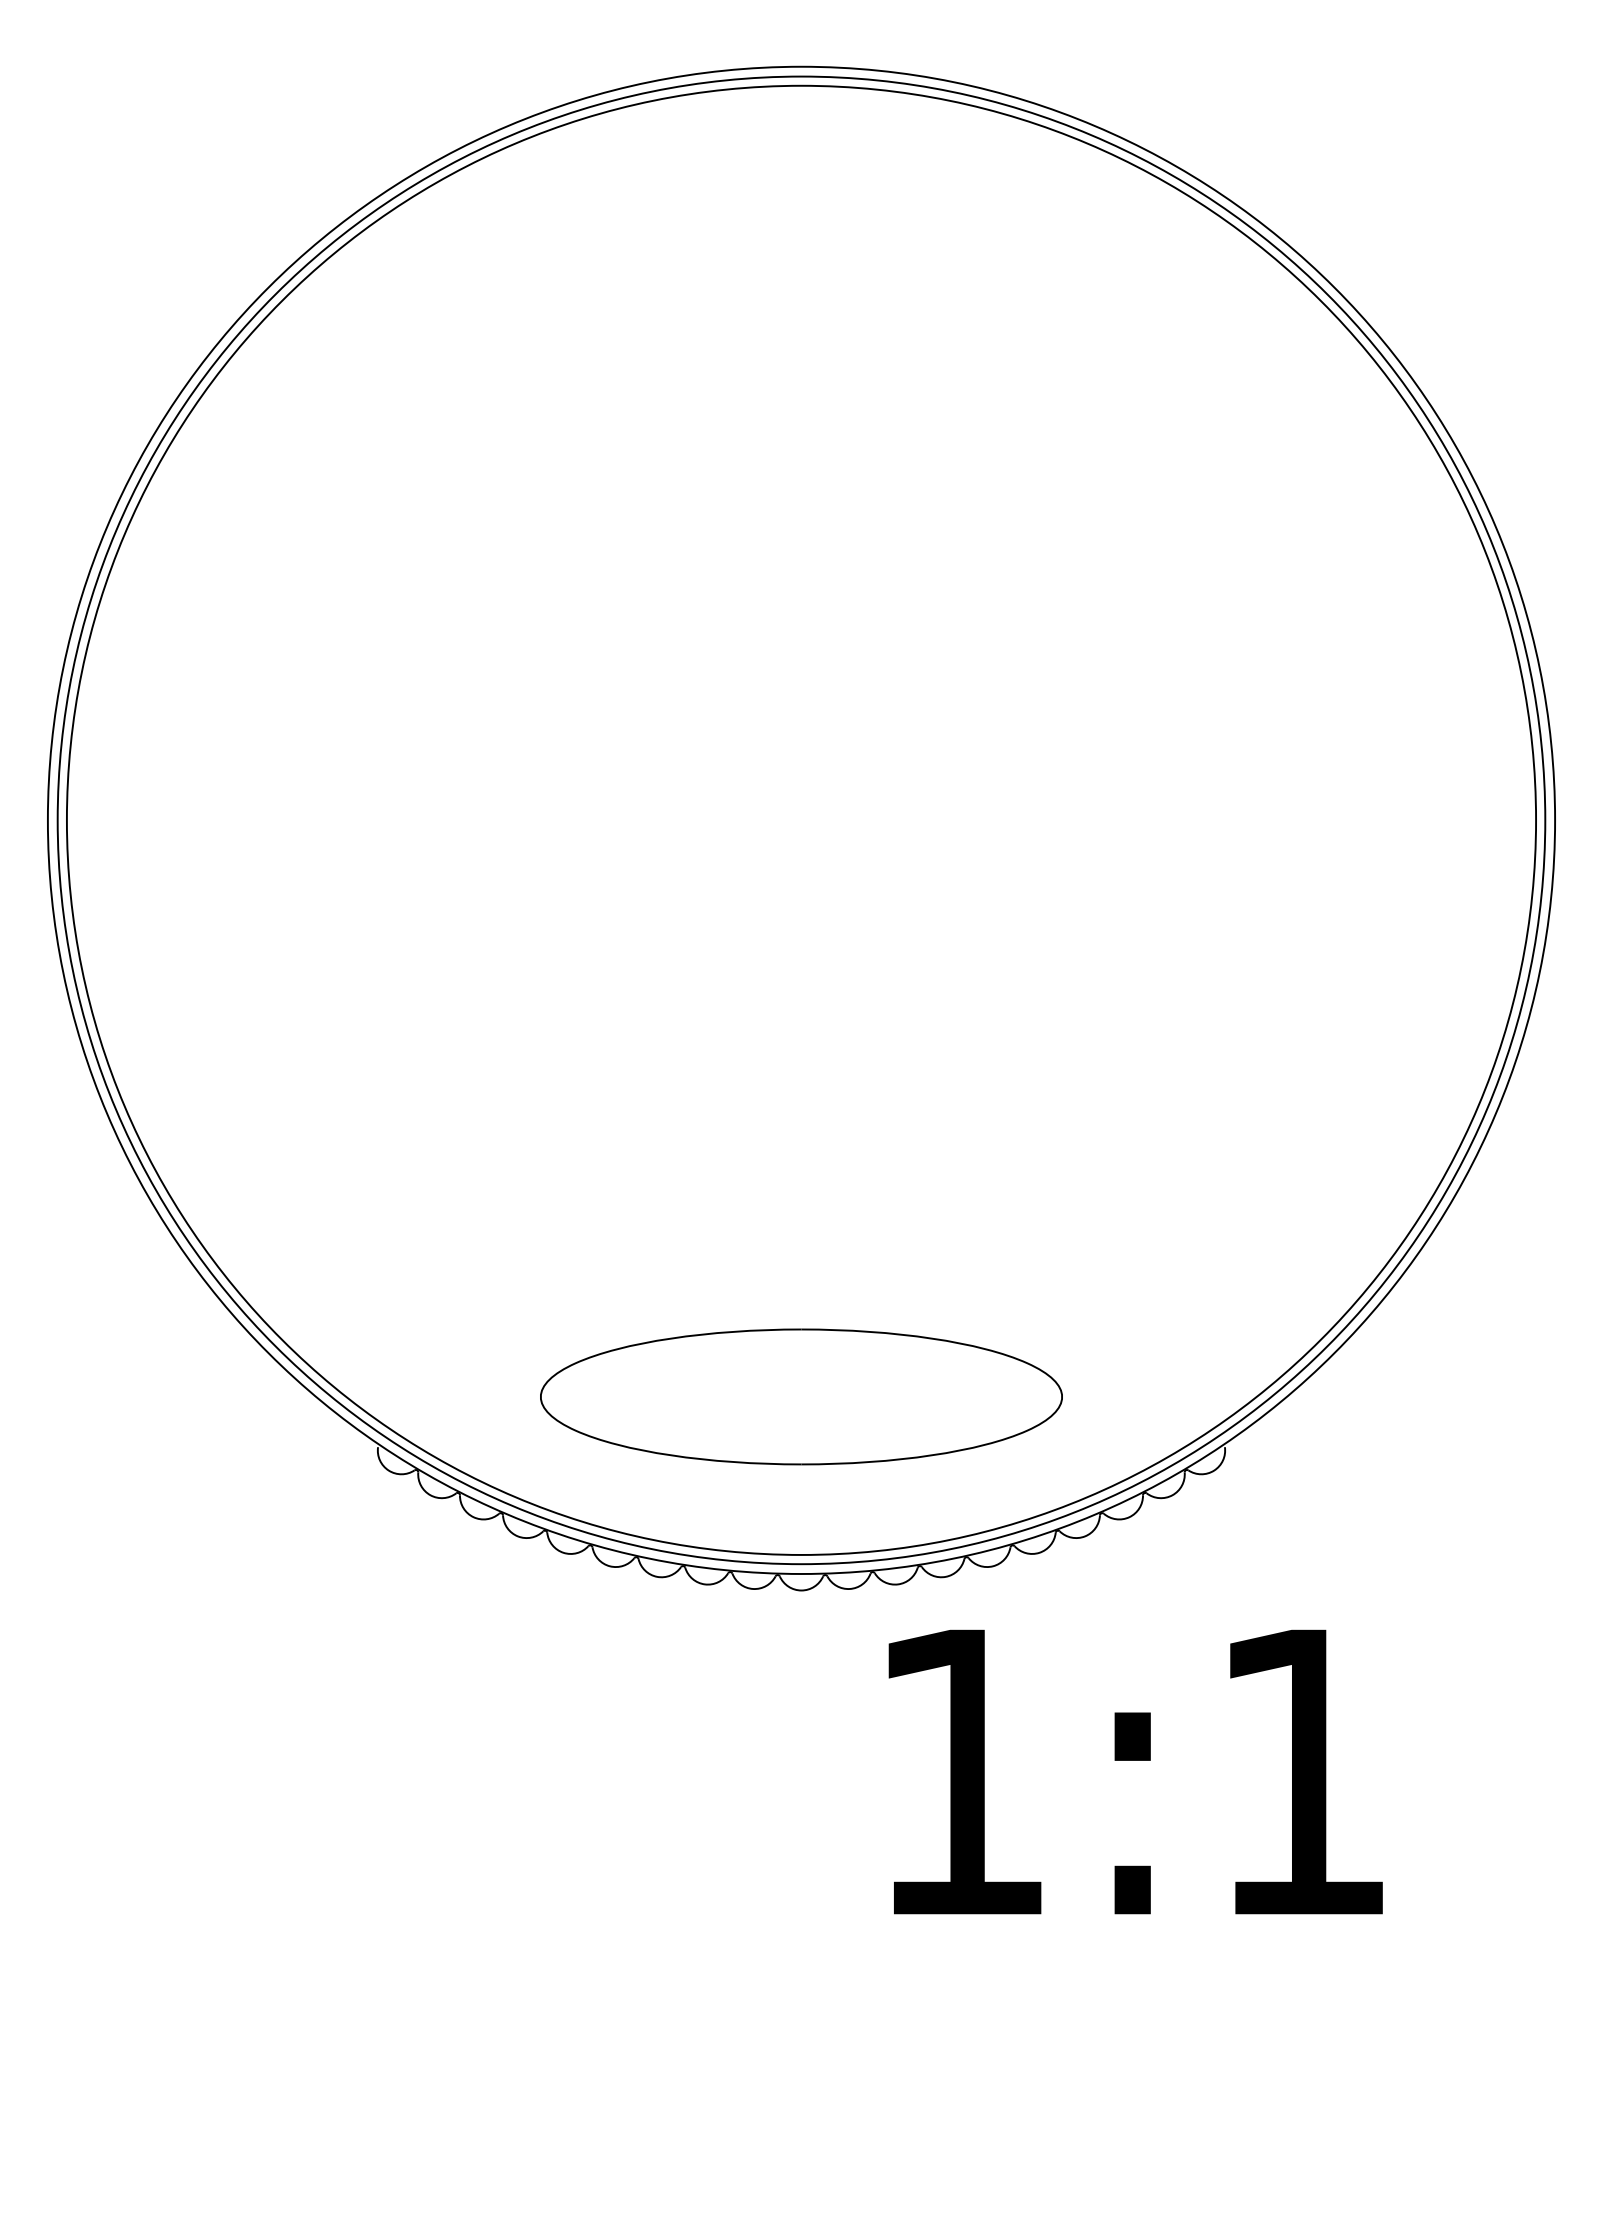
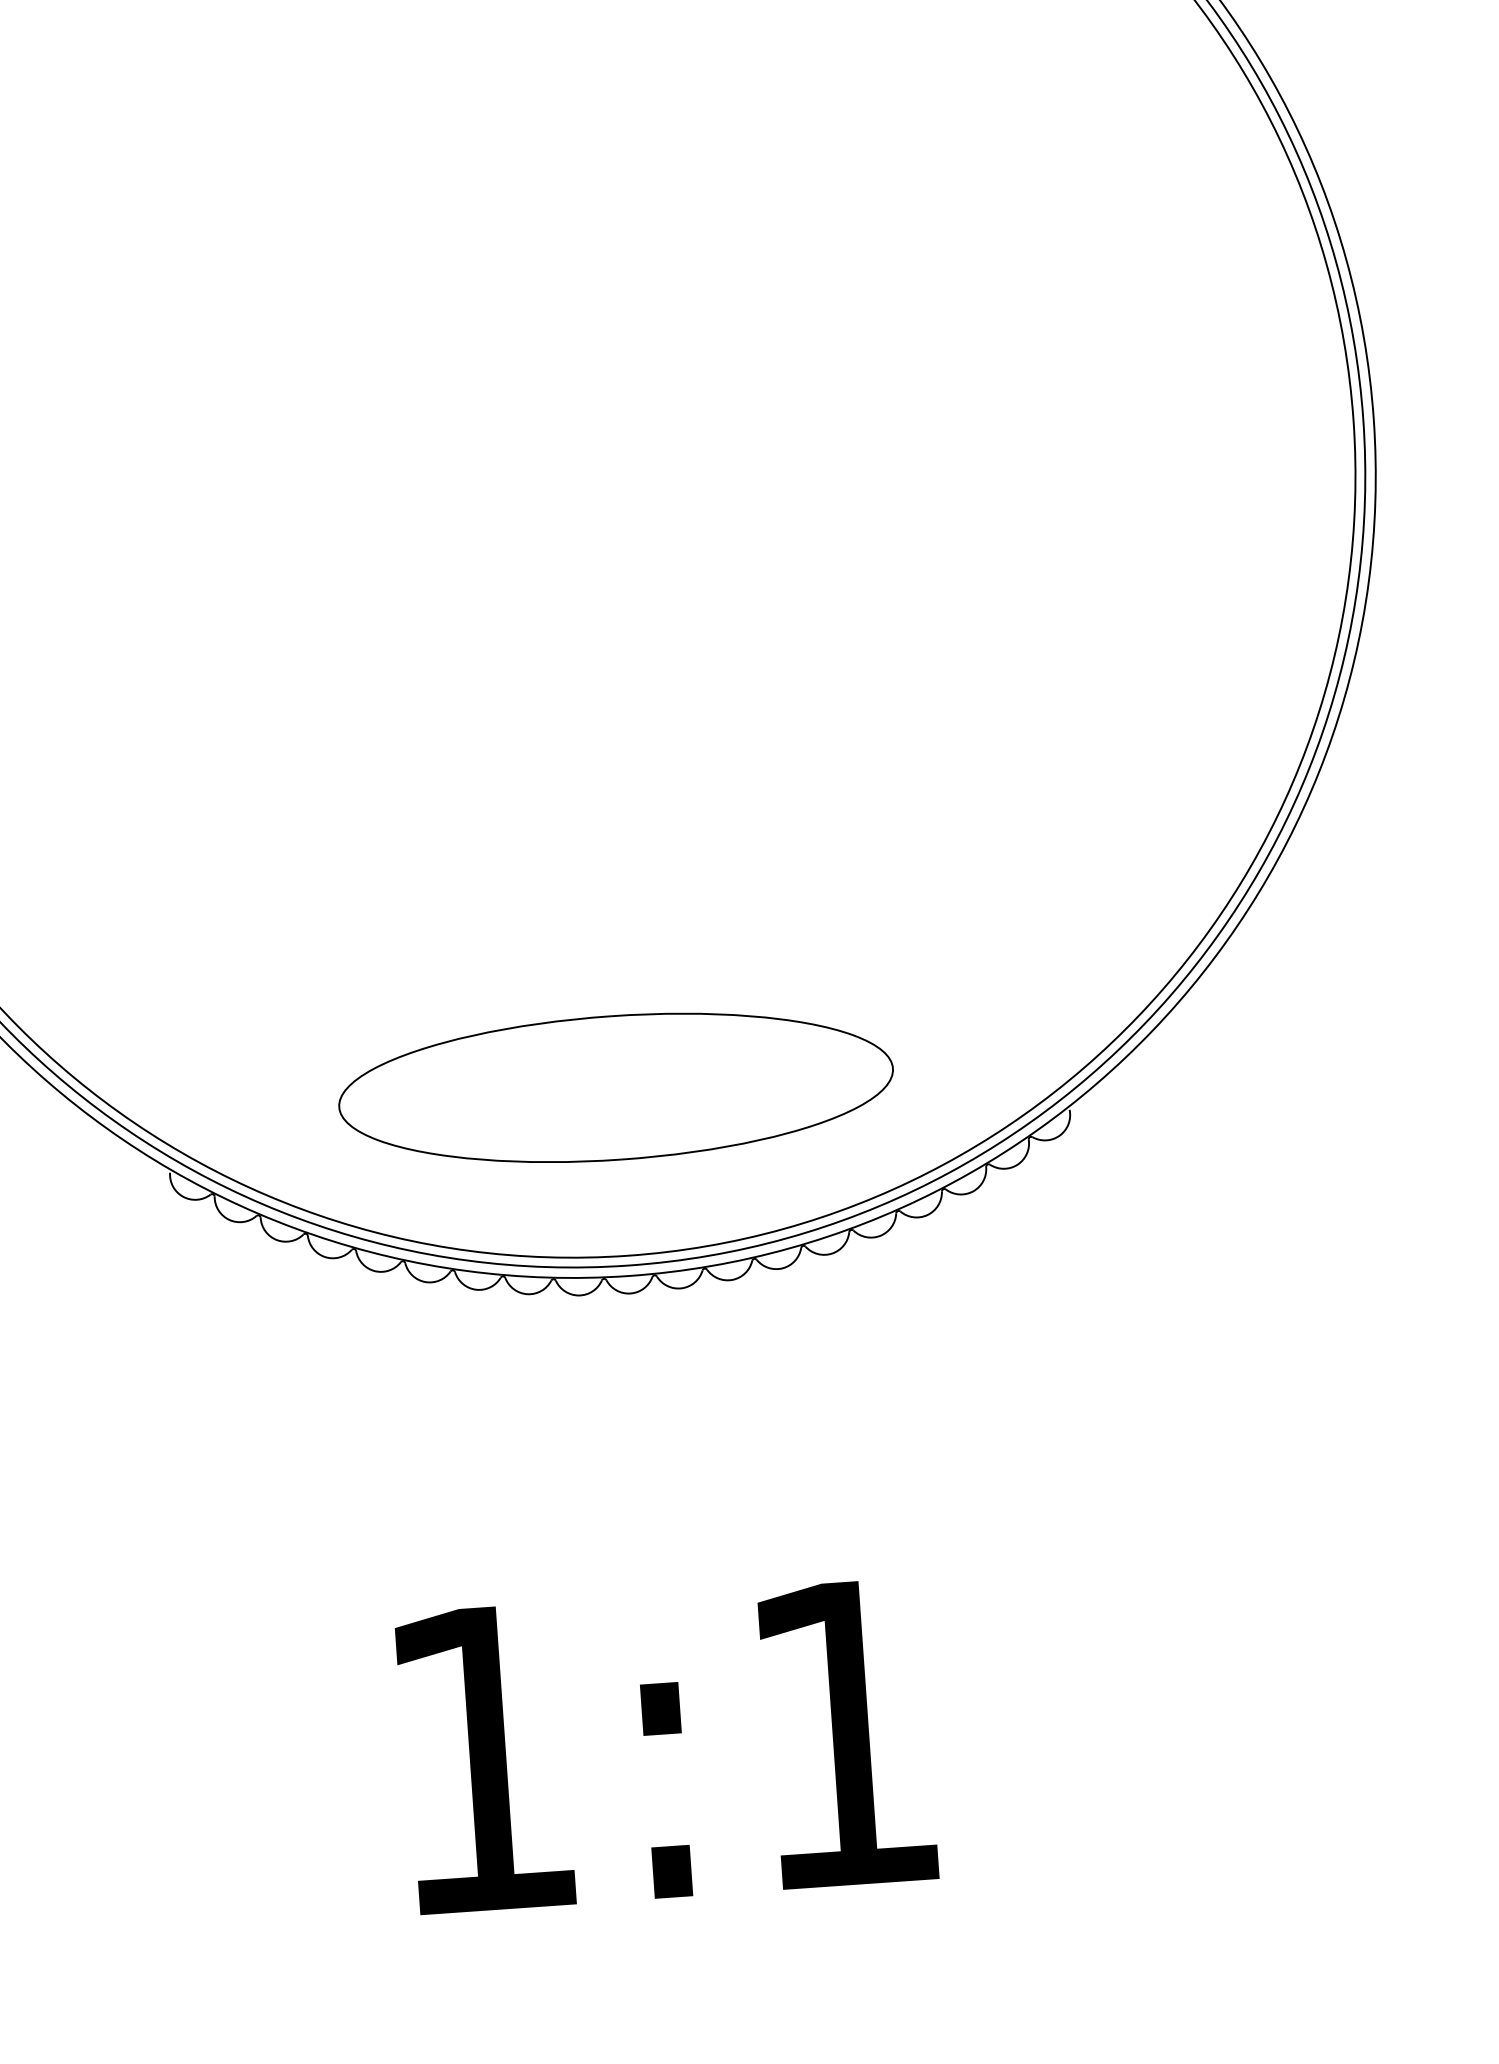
text: (1135, 1771) -> (666, 1745), moved

